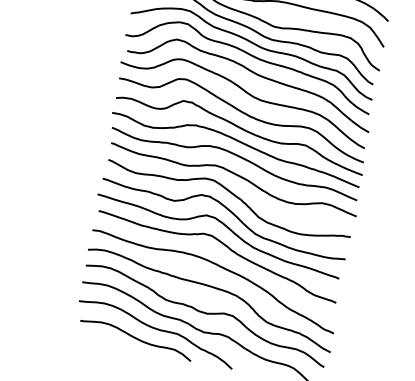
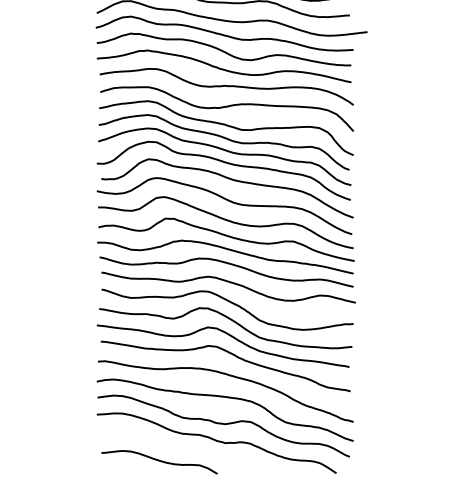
curve: (155, 329) -> (177, 448), removed

